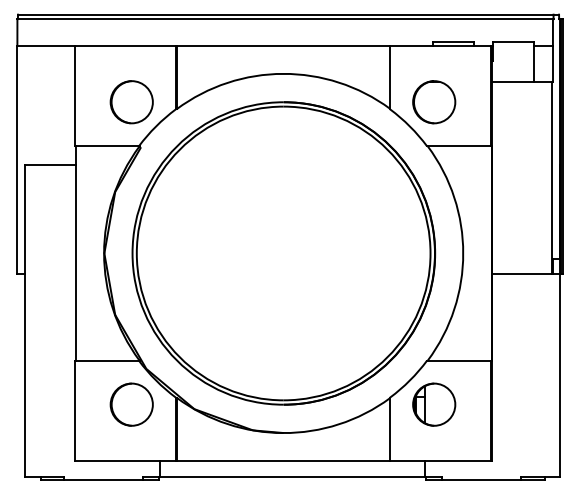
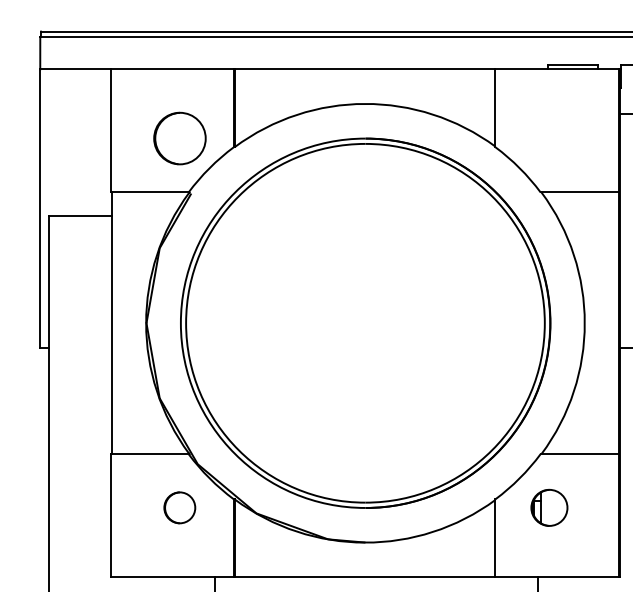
circle: (434, 102) -> (549, 138), removed
circle: (131, 404) -> (179, 507), size x0.6
part: (434, 404) -> (549, 507), size x0.7

